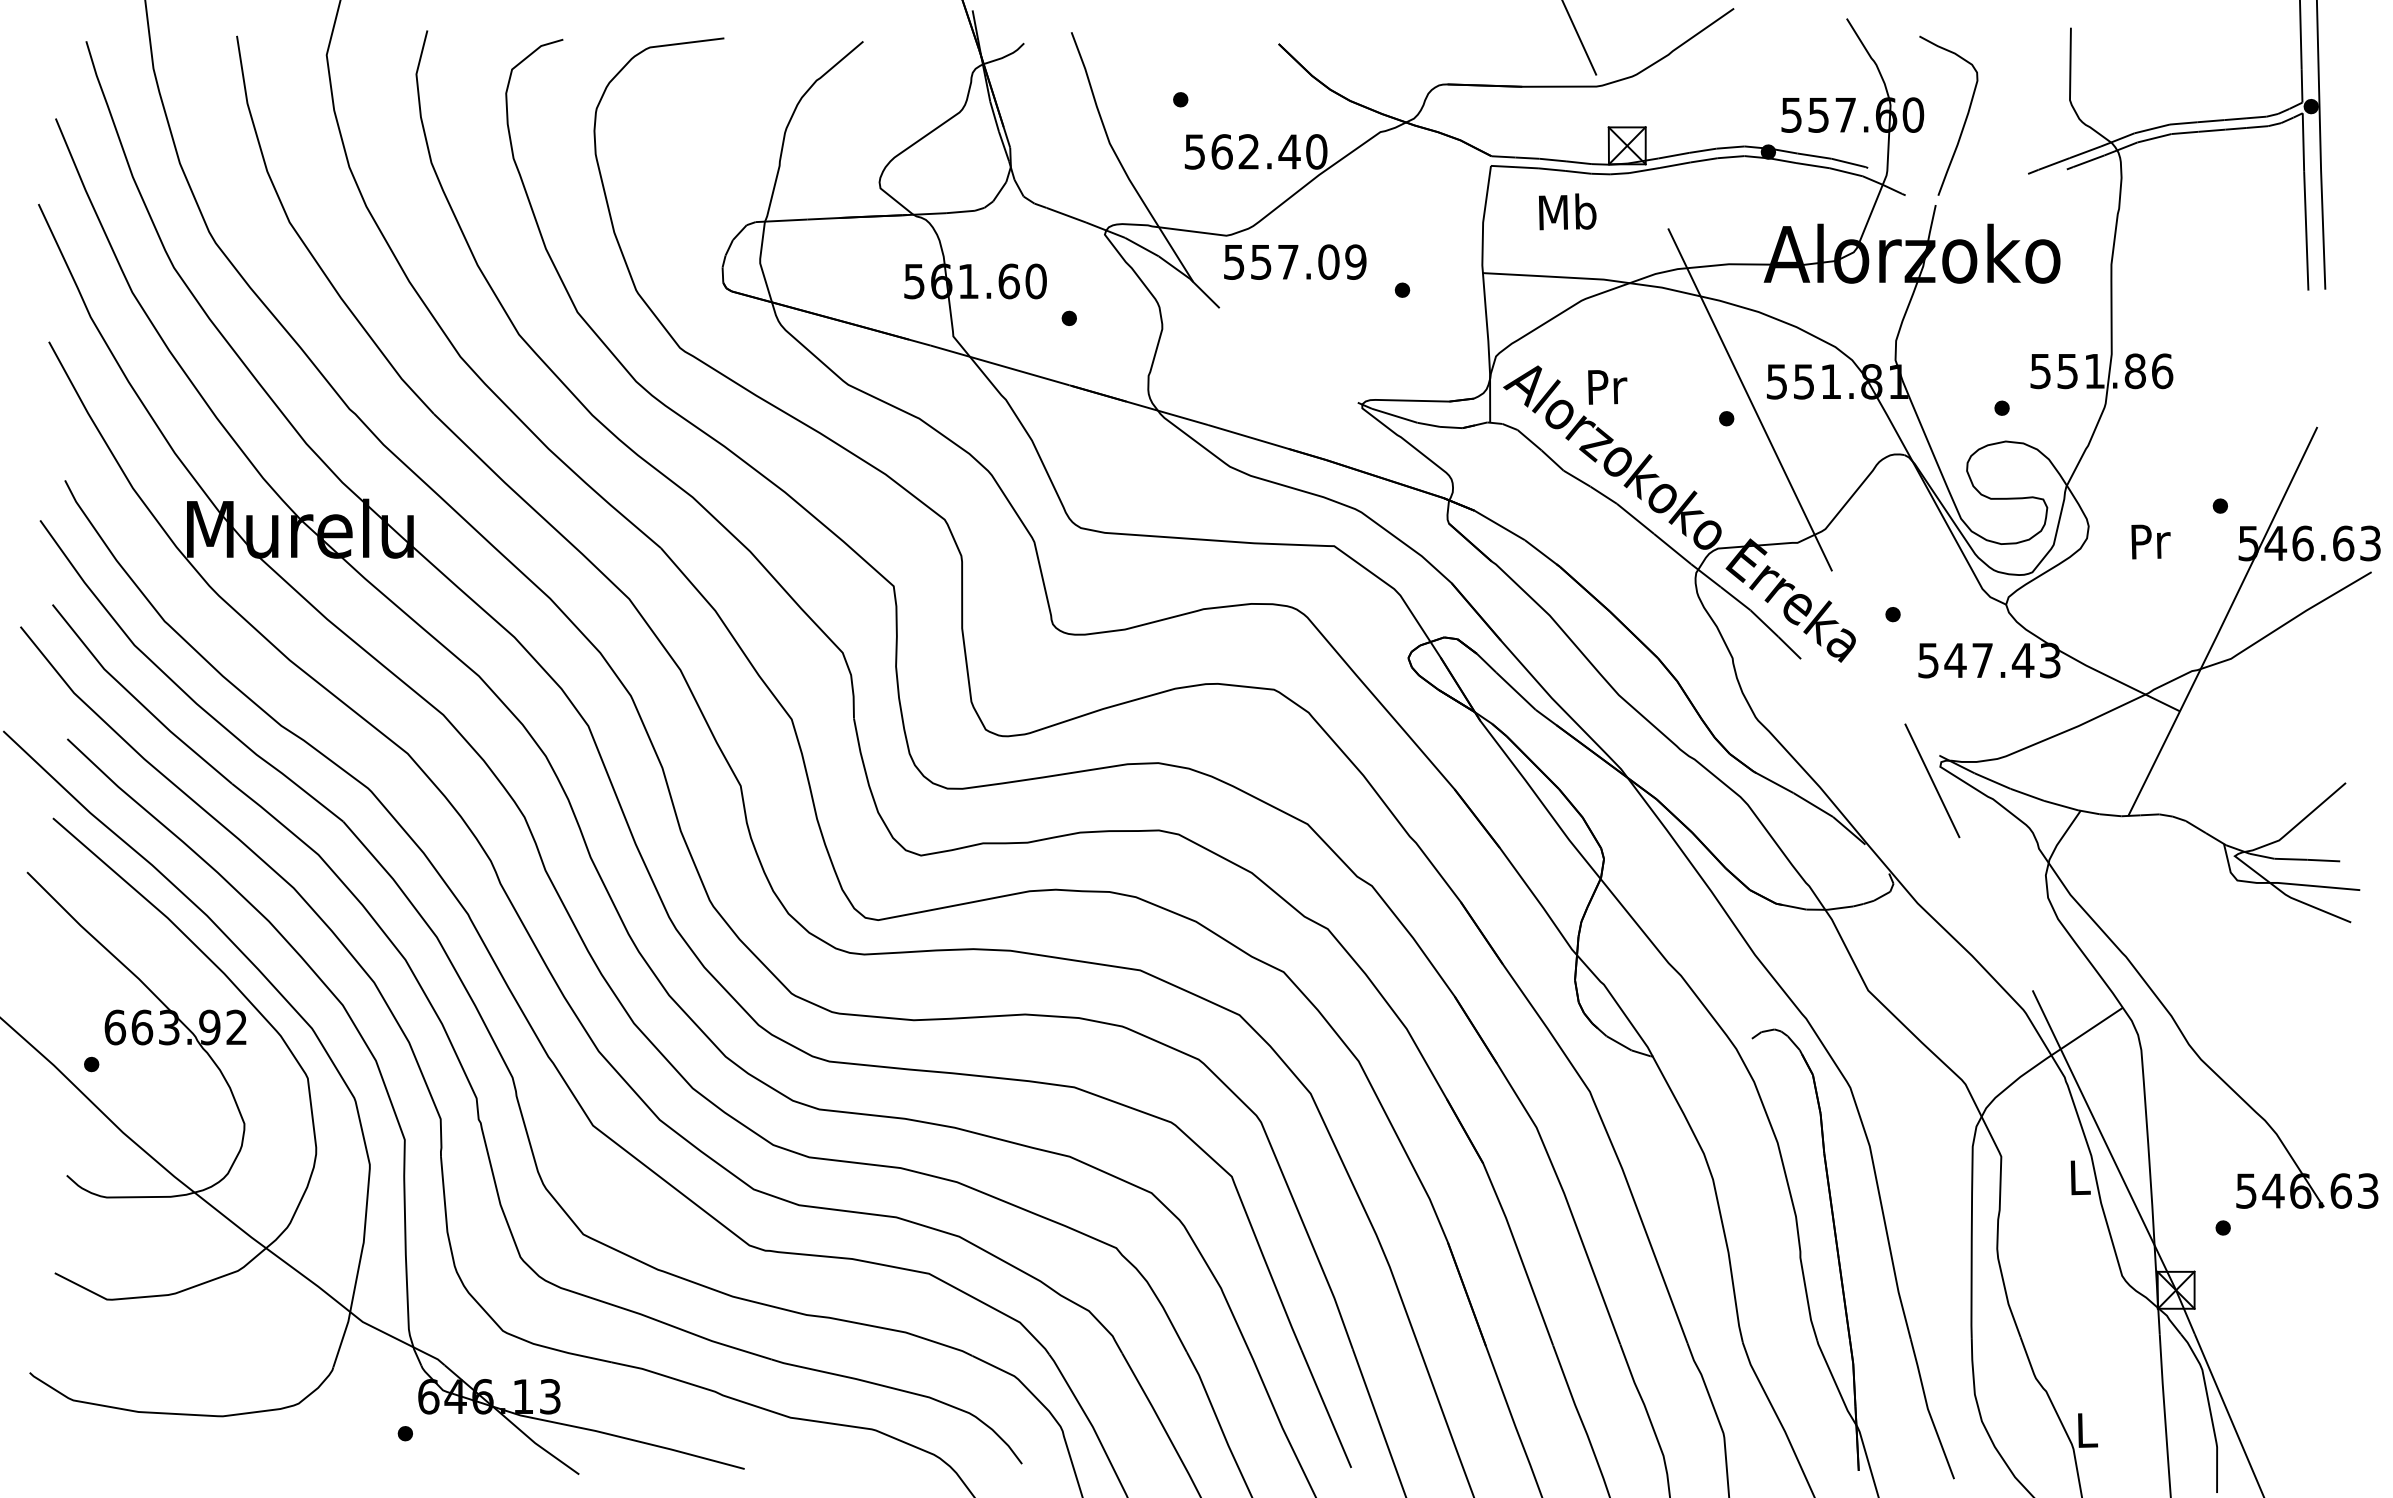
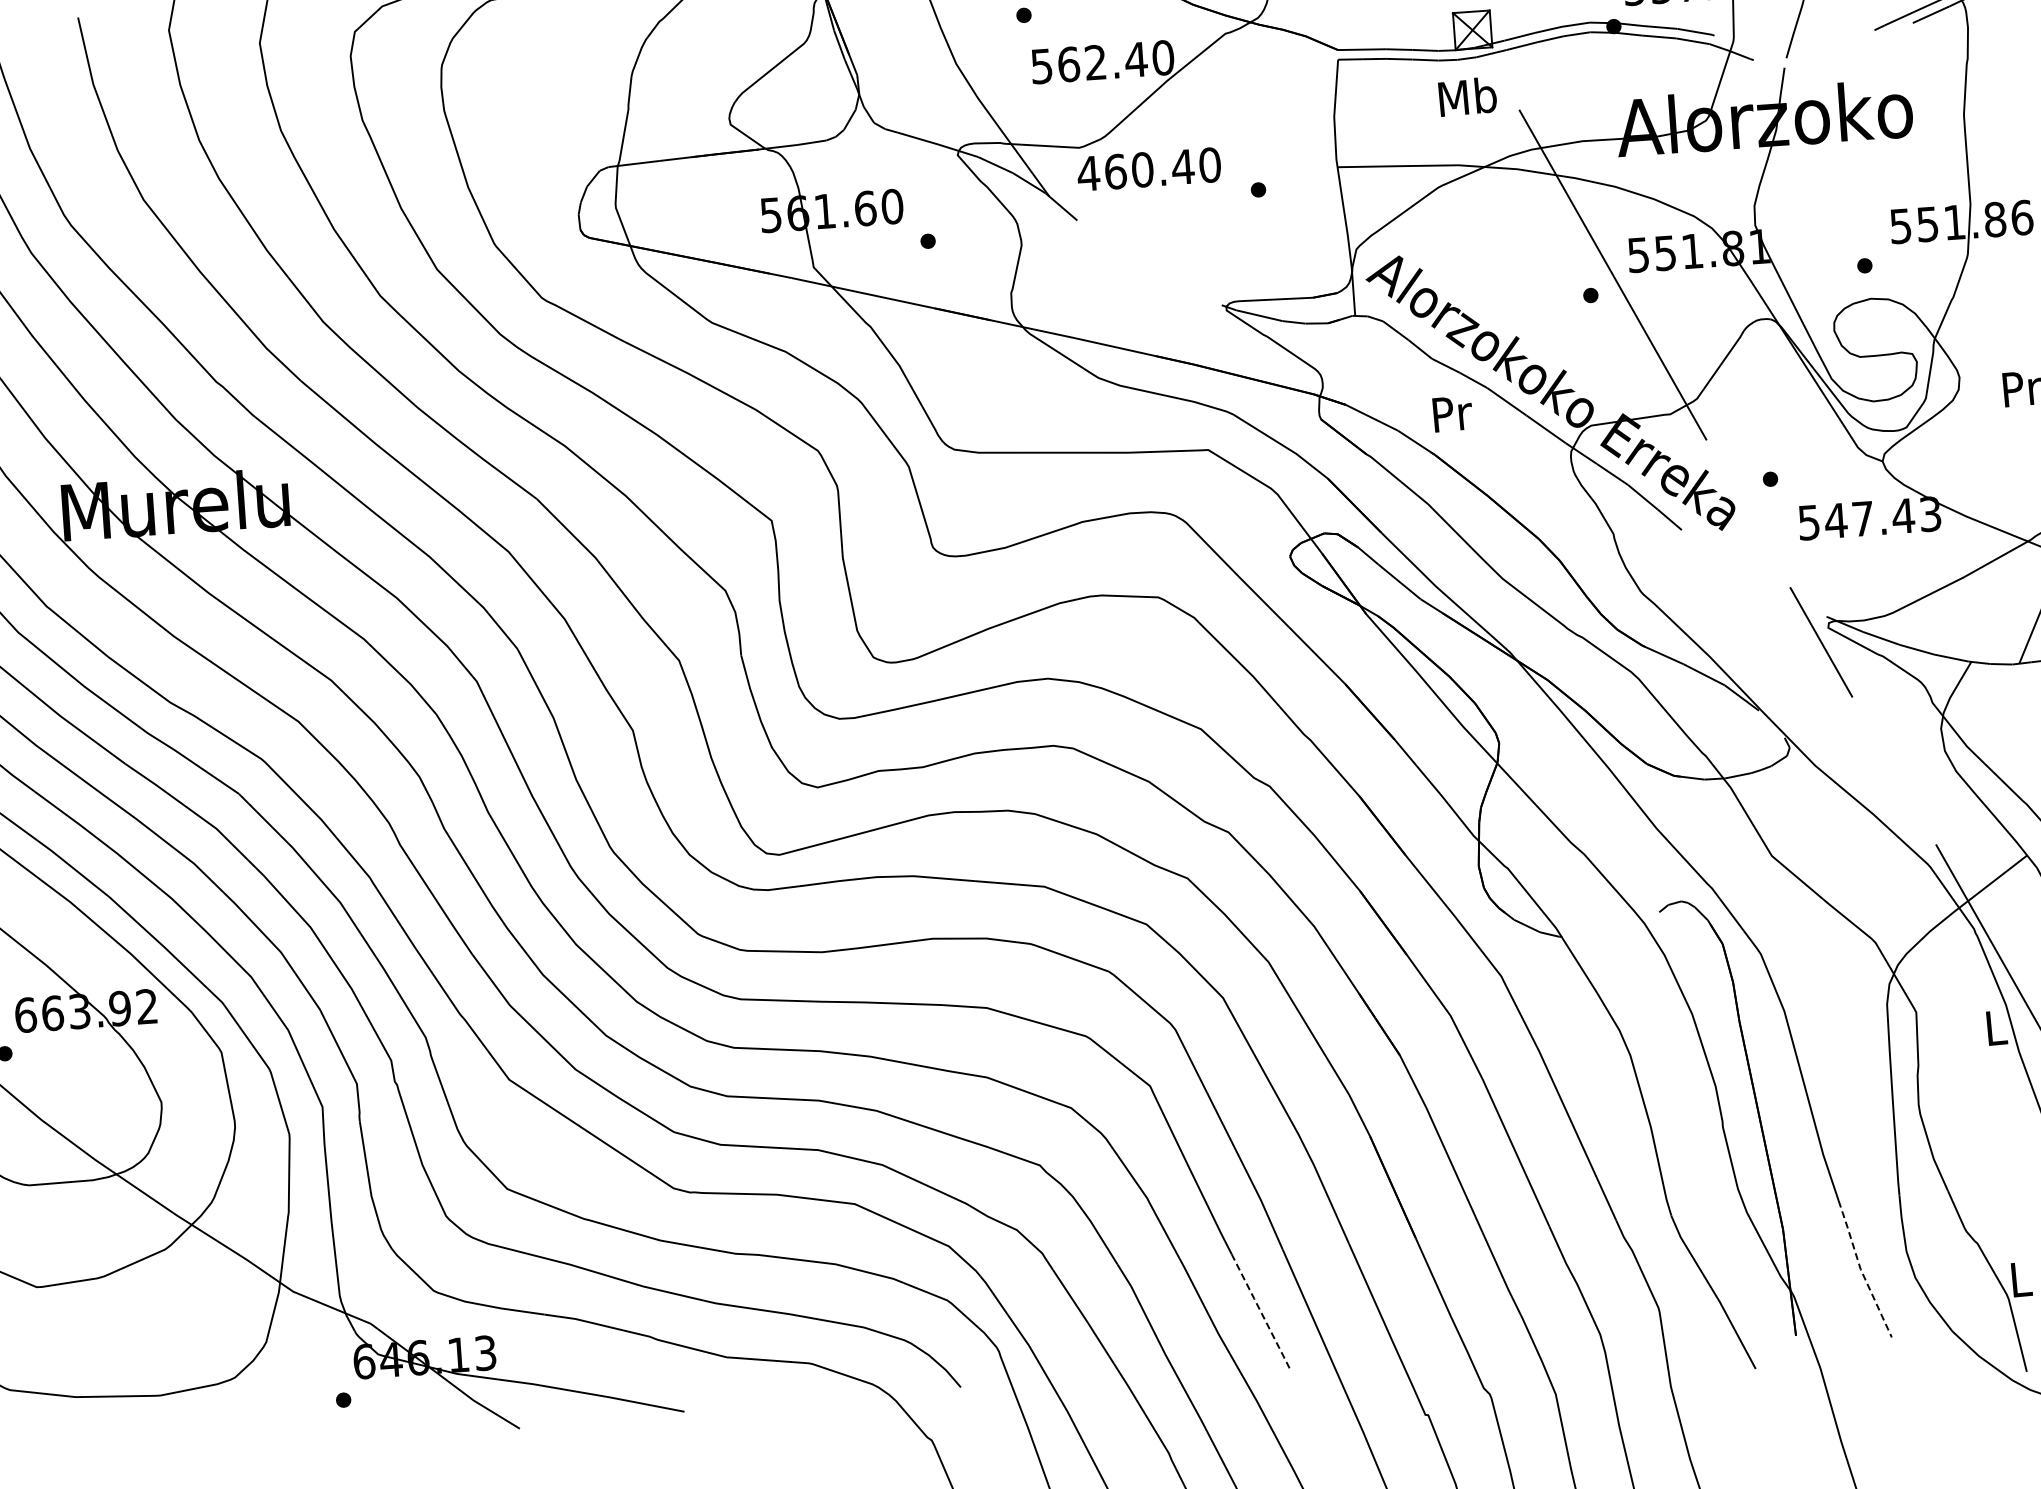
text: (1567, 211) -> (1467, 96), moved
text: (1294, 261) -> (1148, 168), 557.09 -> 460.40
text: (1607, 387) -> (1452, 414), moved
line: (1326, 1408) -> (1260, 1310), solid -> dashed
line: (1927, 1408) -> (1860, 1268), solid -> dashed

